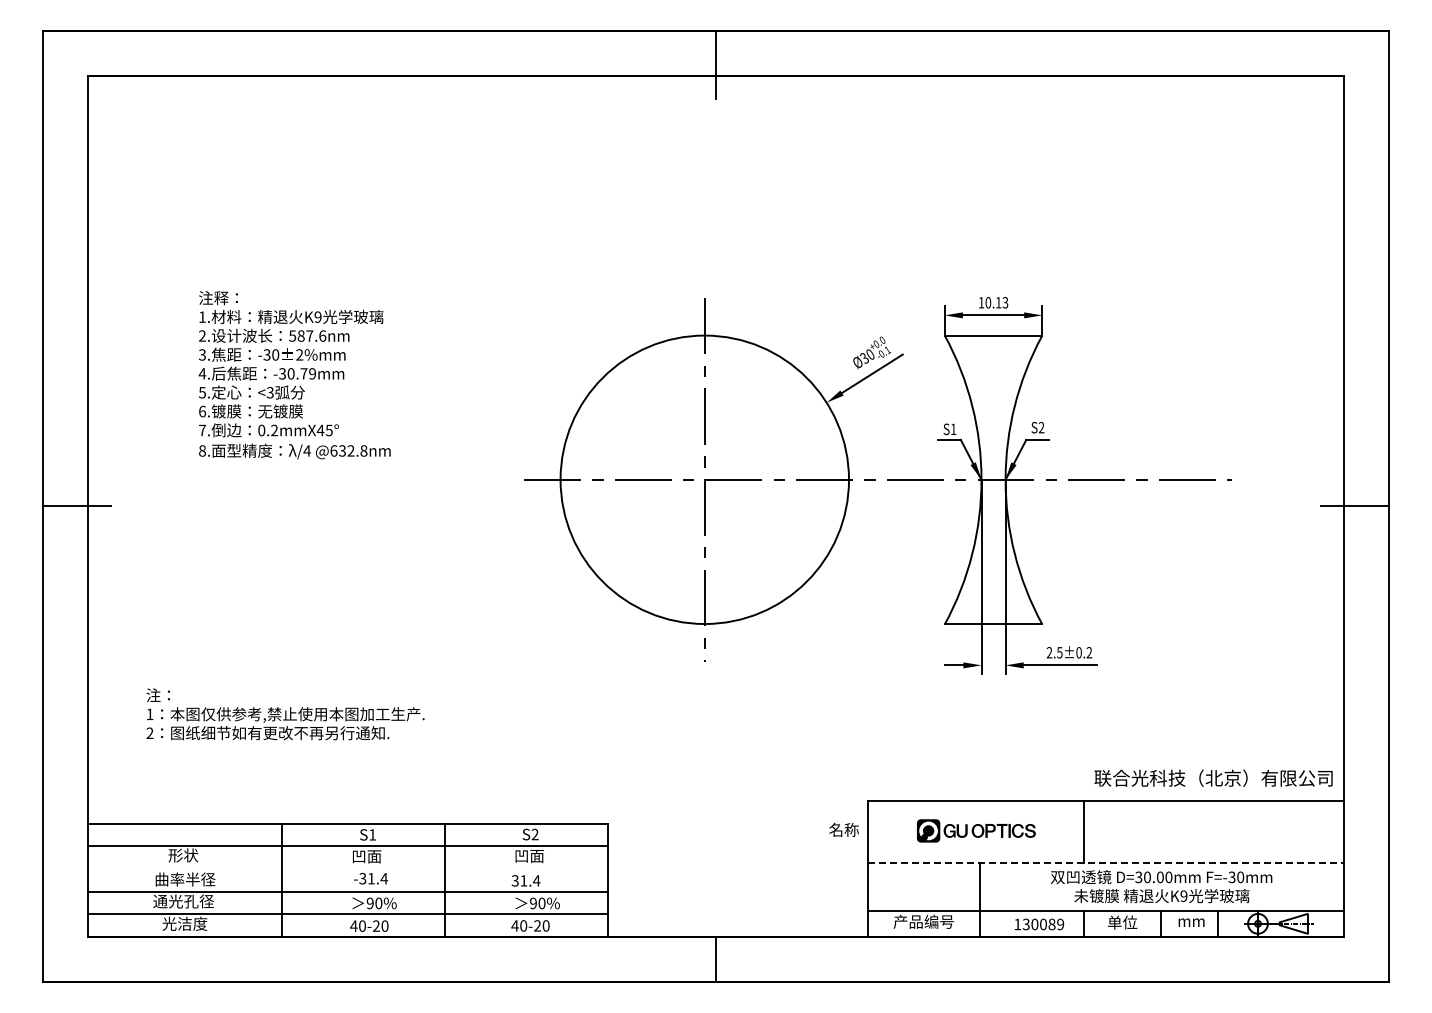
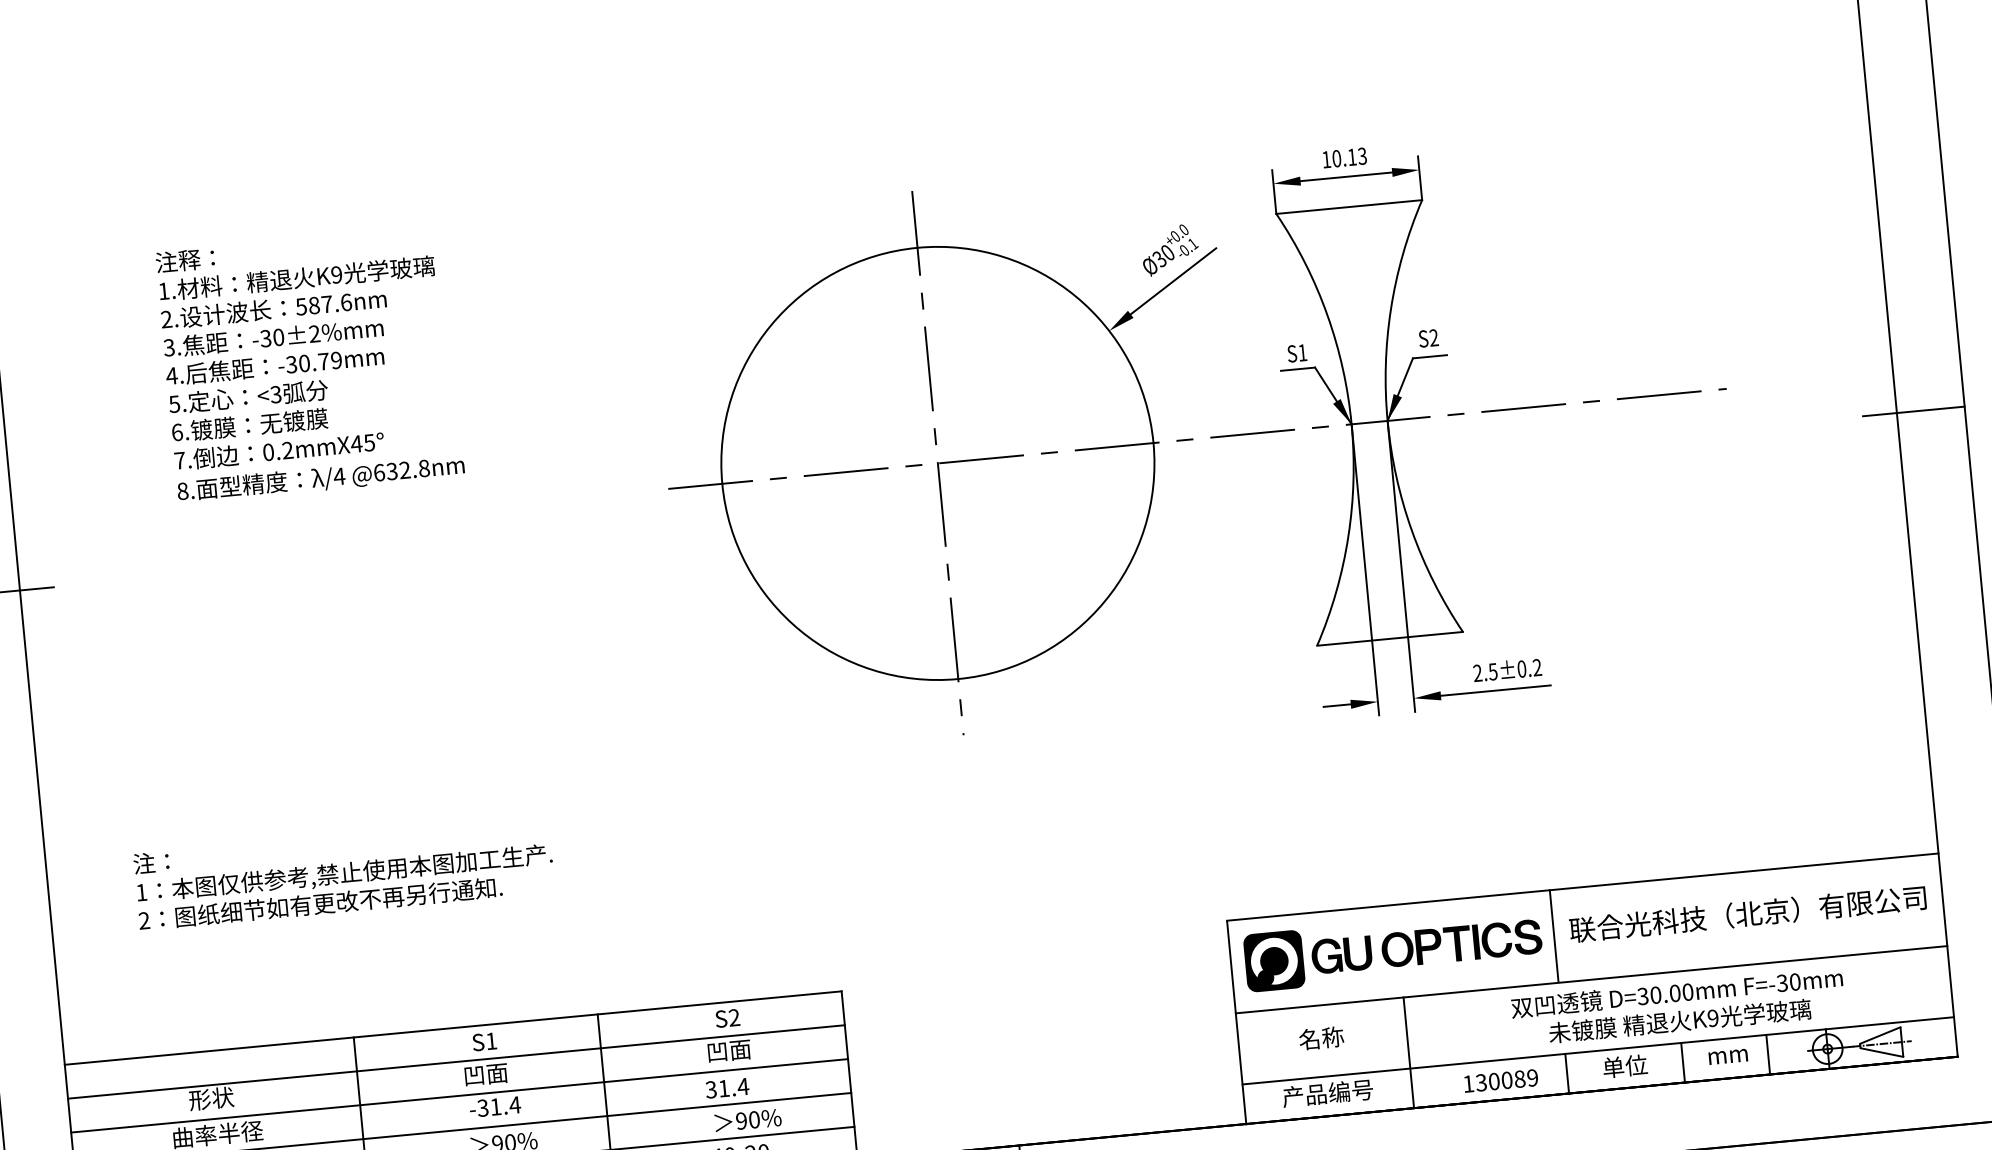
text: (1213, 777) -> (1747, 912), moved
text: (843, 829) -> (1320, 1037), moved
part: (976, 830) -> (1393, 949), size x1.67
line: (1105, 863) -> (1591, 980), dashed -> solid
line: (347, 869) -> (458, 1096), added

